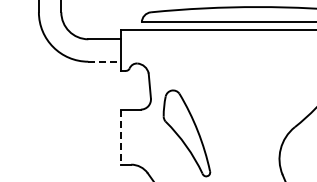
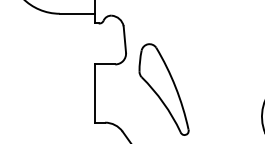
line: (104, 61) -> (76, 13), dashed -> solid
line: (121, 137) -> (94, 93), dashed -> solid

